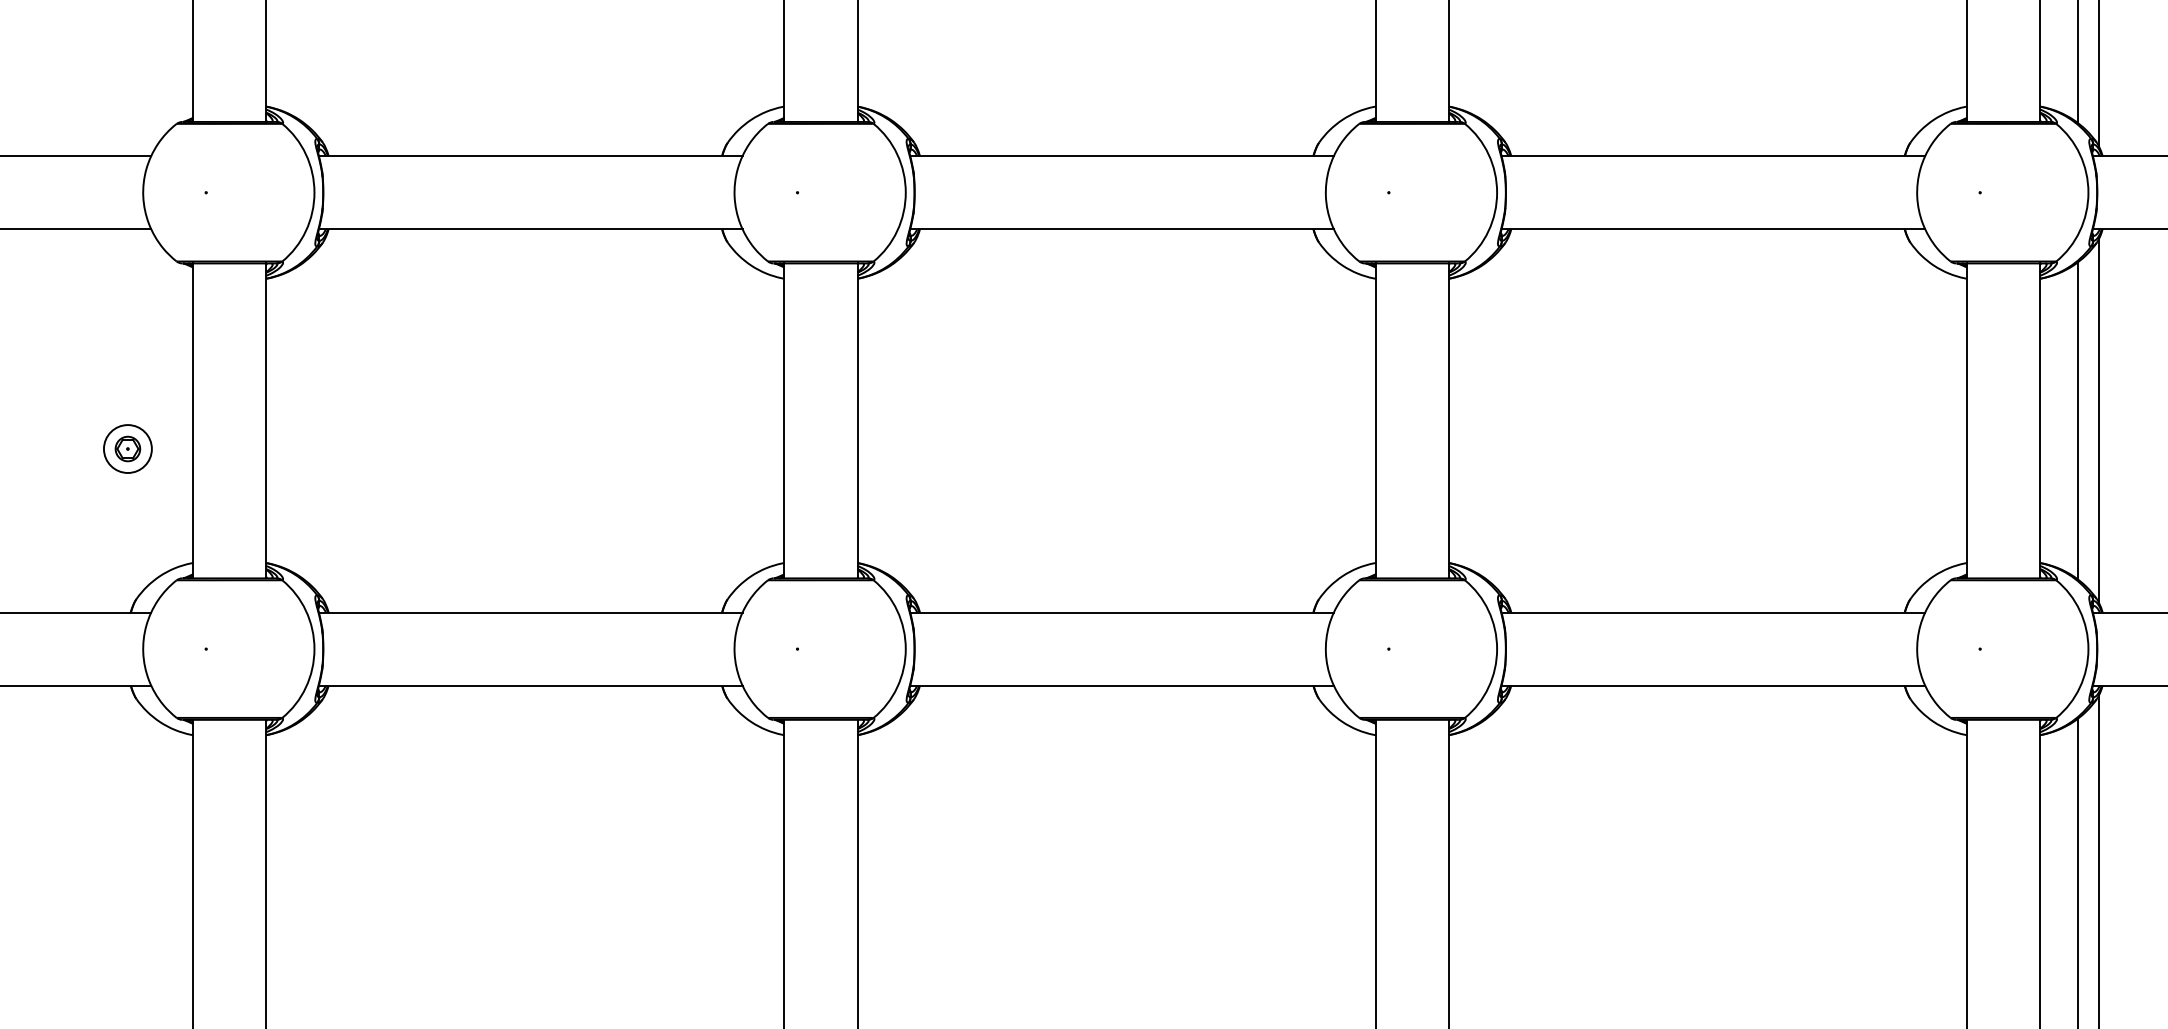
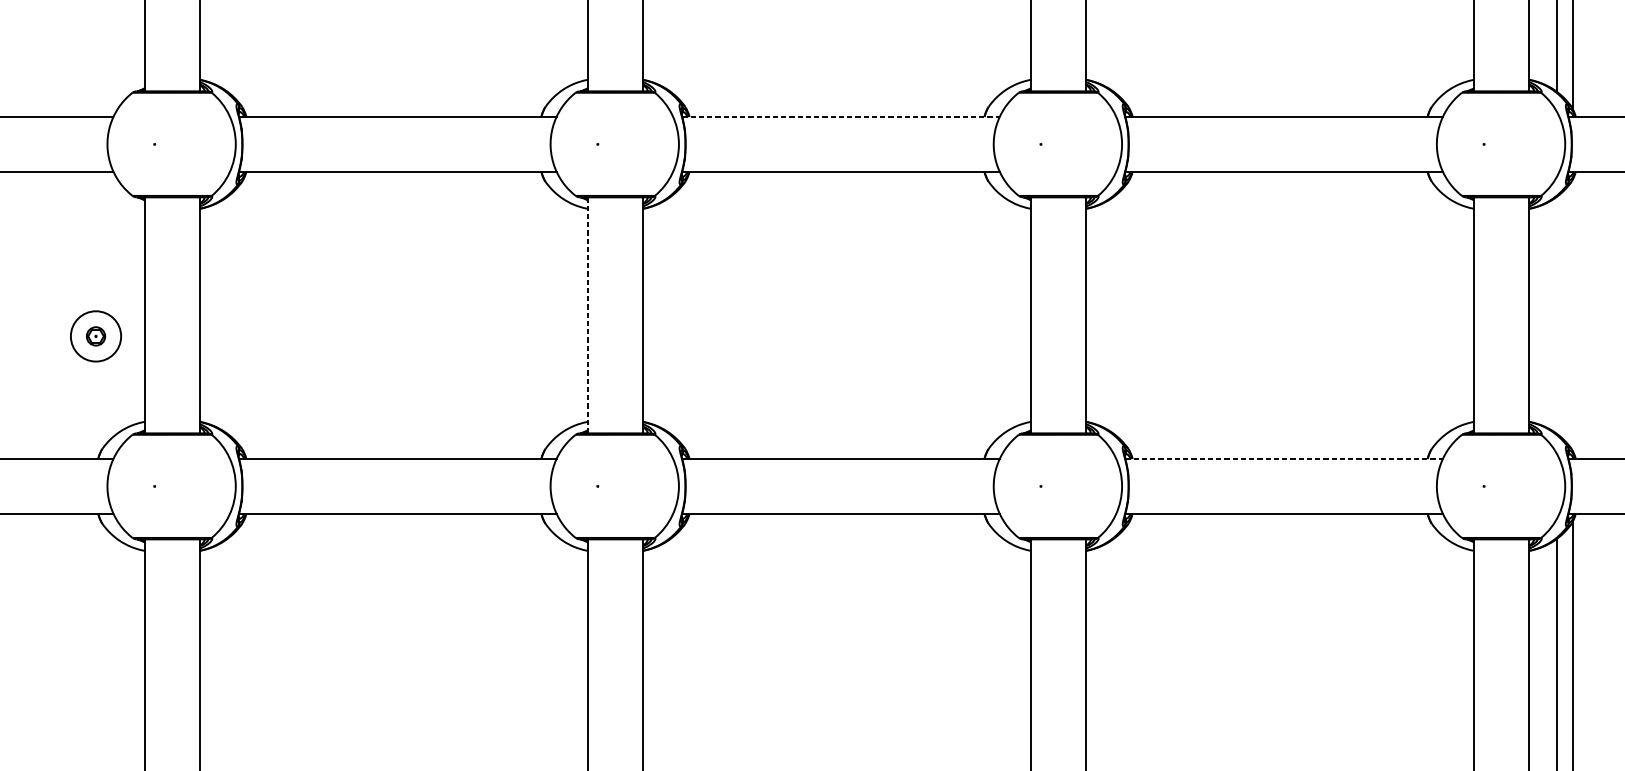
line: (1122, 156) -> (841, 117), solid -> dashed
line: (784, 420) -> (588, 315), solid -> dashed
line: (2077, 420) -> (1557, 315), removed
line: (2099, 420) -> (1573, 315), removed
circle: (127, 448) -> (95, 336), size x1.4
line: (1713, 612) -> (1284, 458), solid -> dashed

